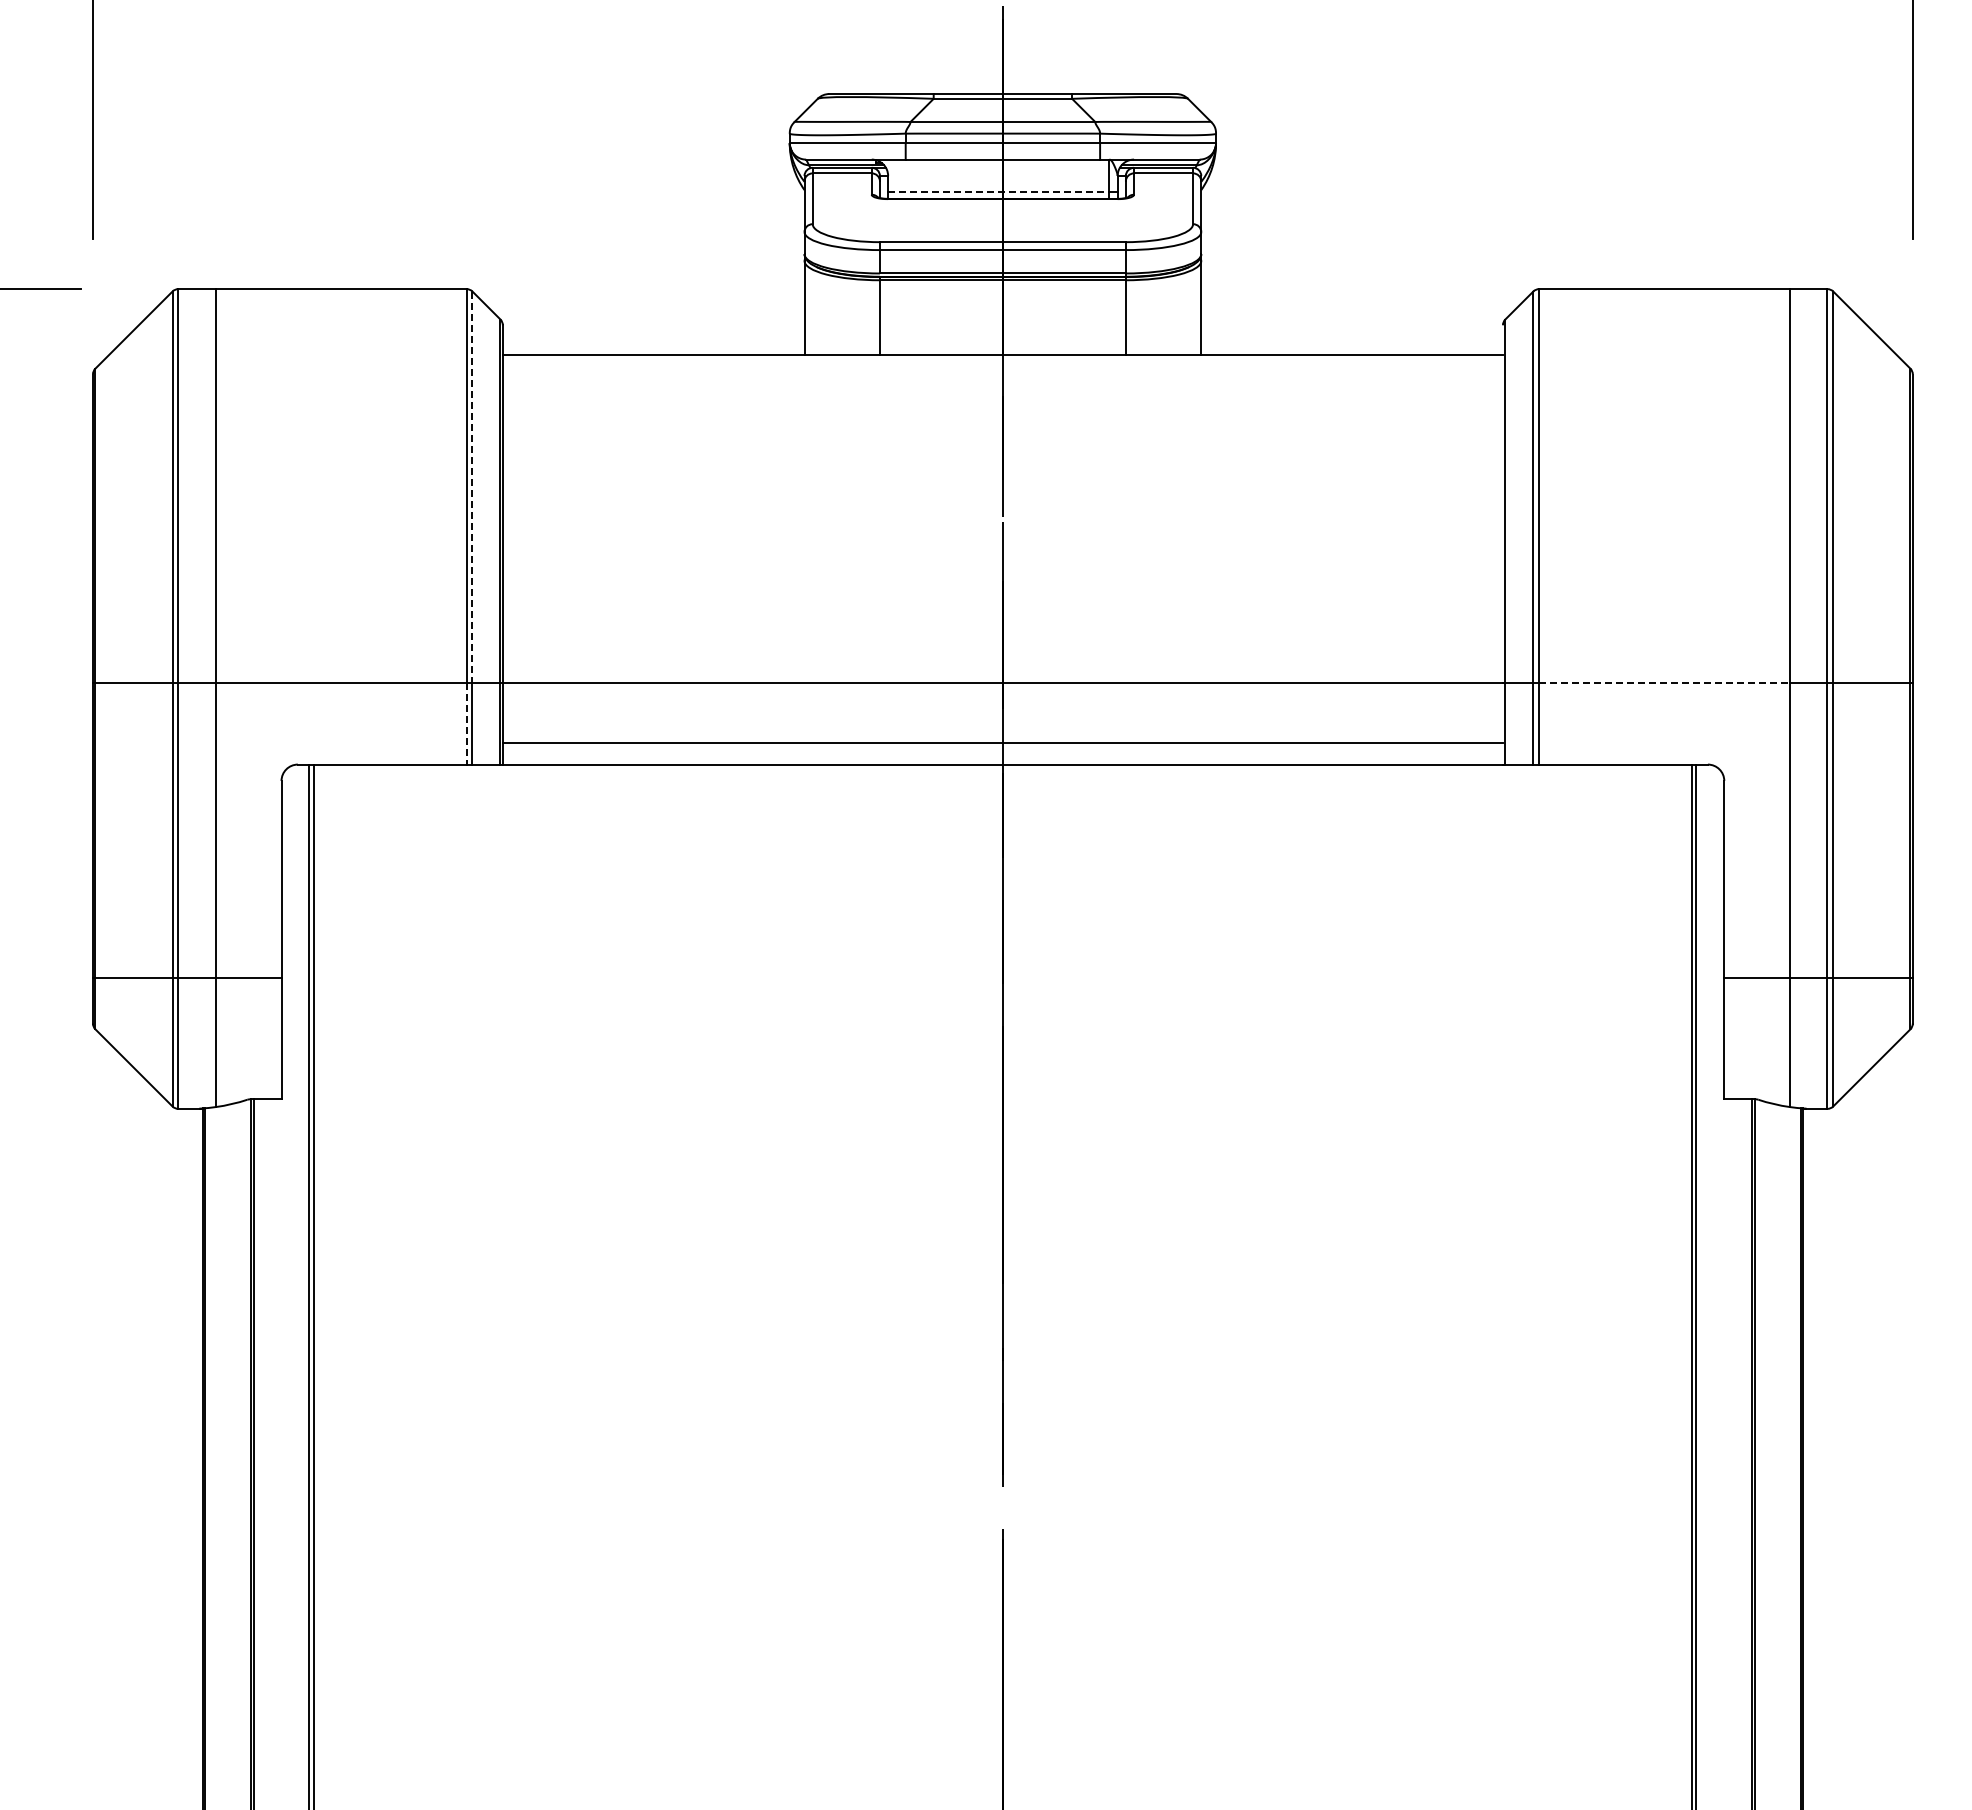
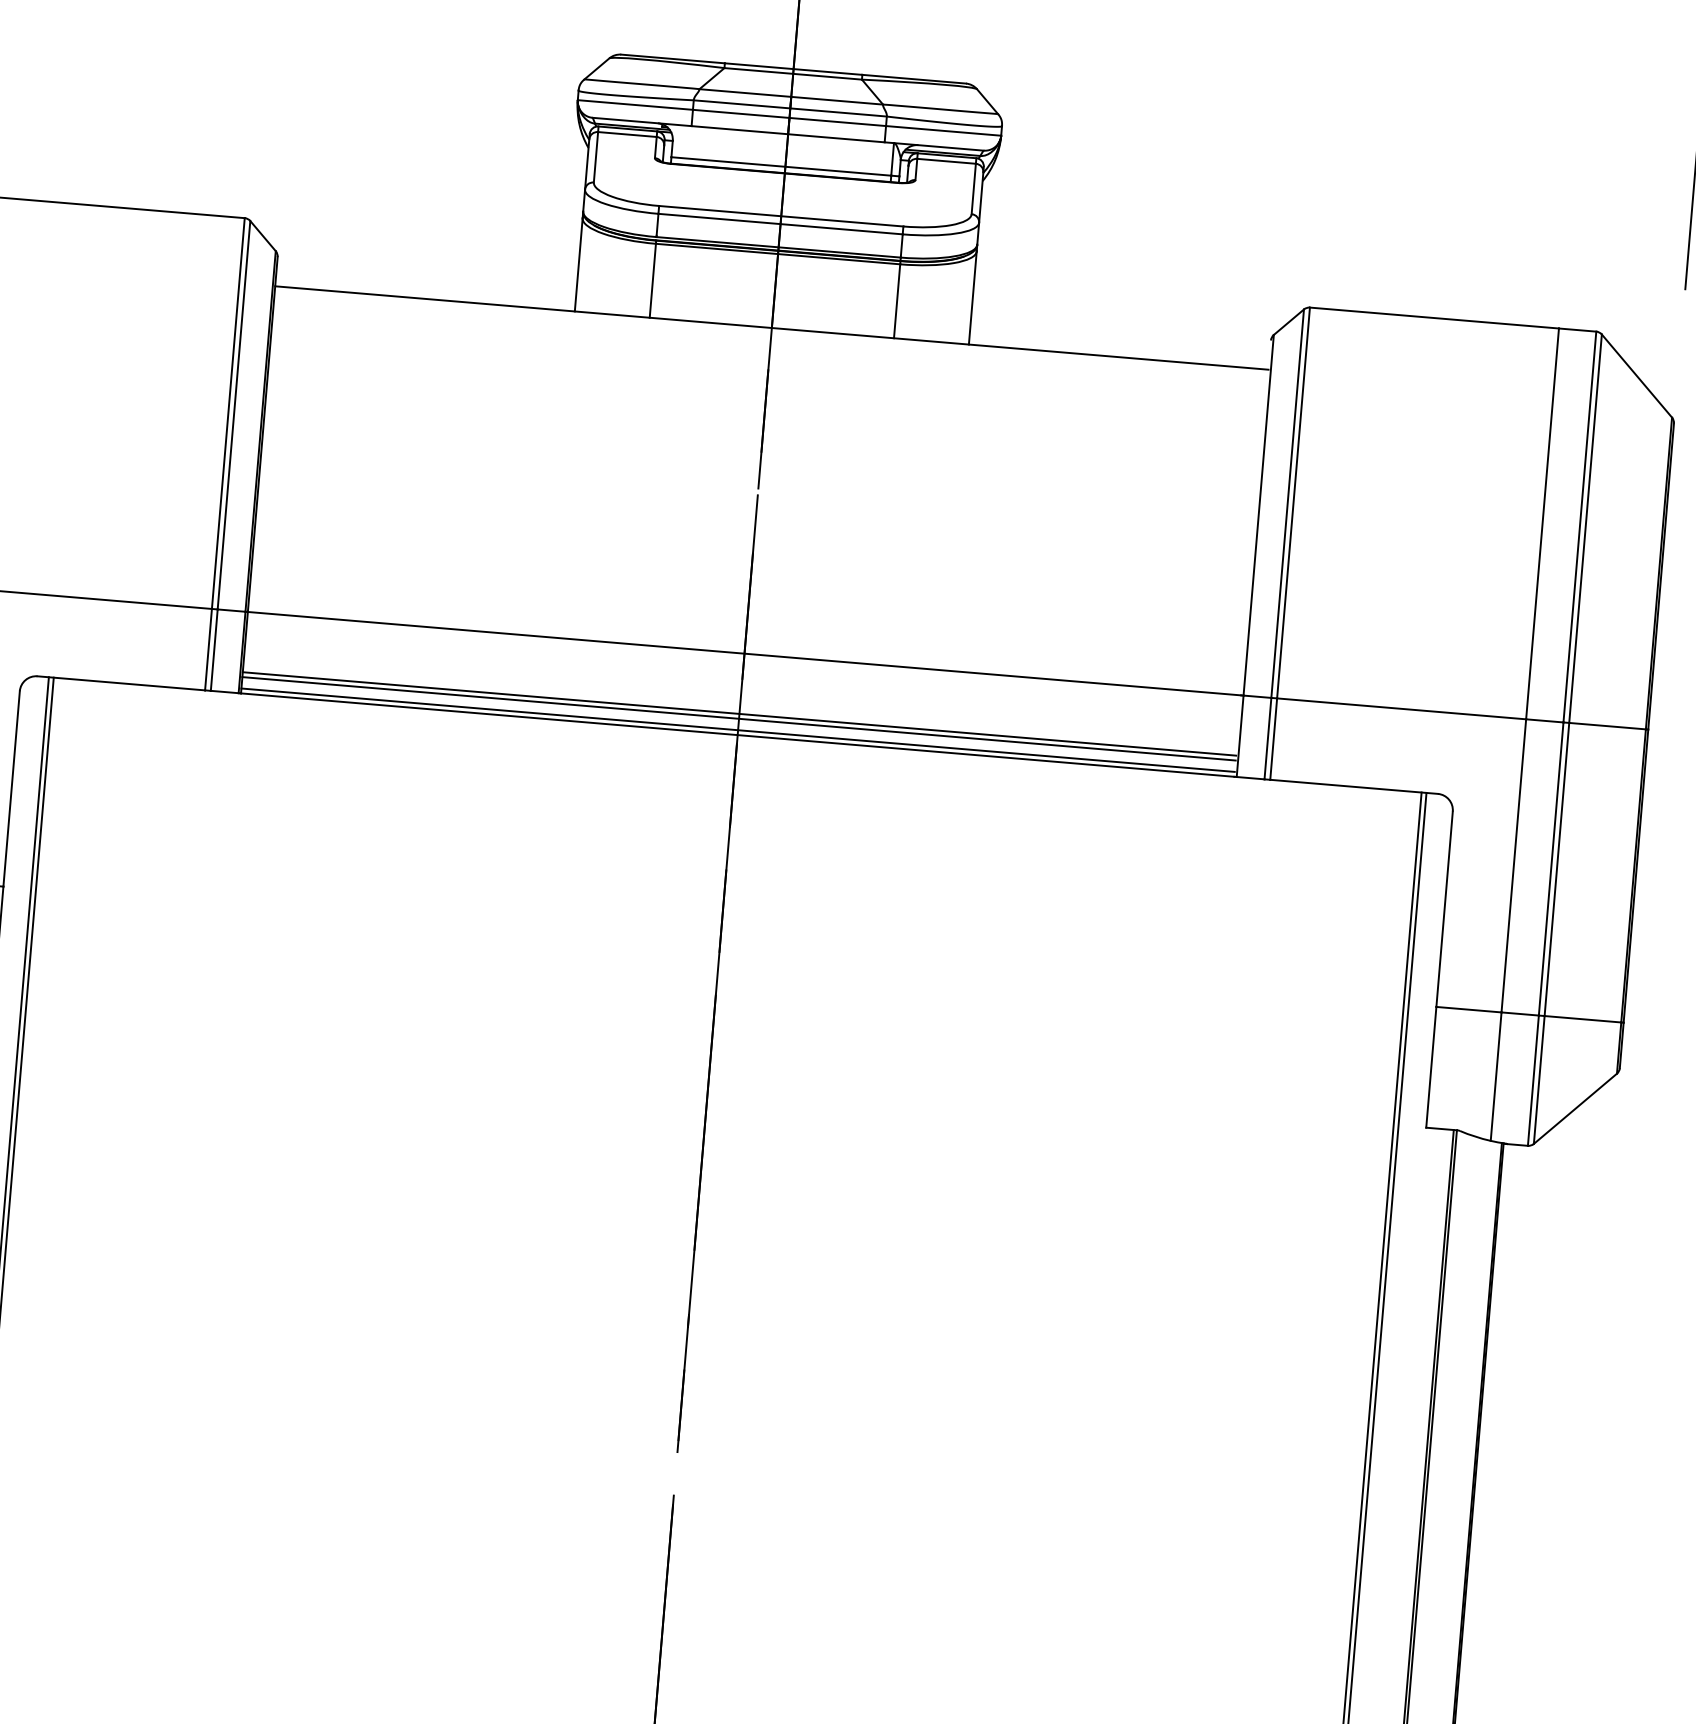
line: (998, 192) -> (781, 166), dashed -> solid
line: (472, 487) -> (233, 415), dashed -> solid
line: (1665, 682) -> (1402, 708), dashed -> solid
line: (466, 723) -> (208, 649), dashed -> solid
line: (1002, 748) -> (738, 719), added
line: (1002, 759) -> (737, 730), added

